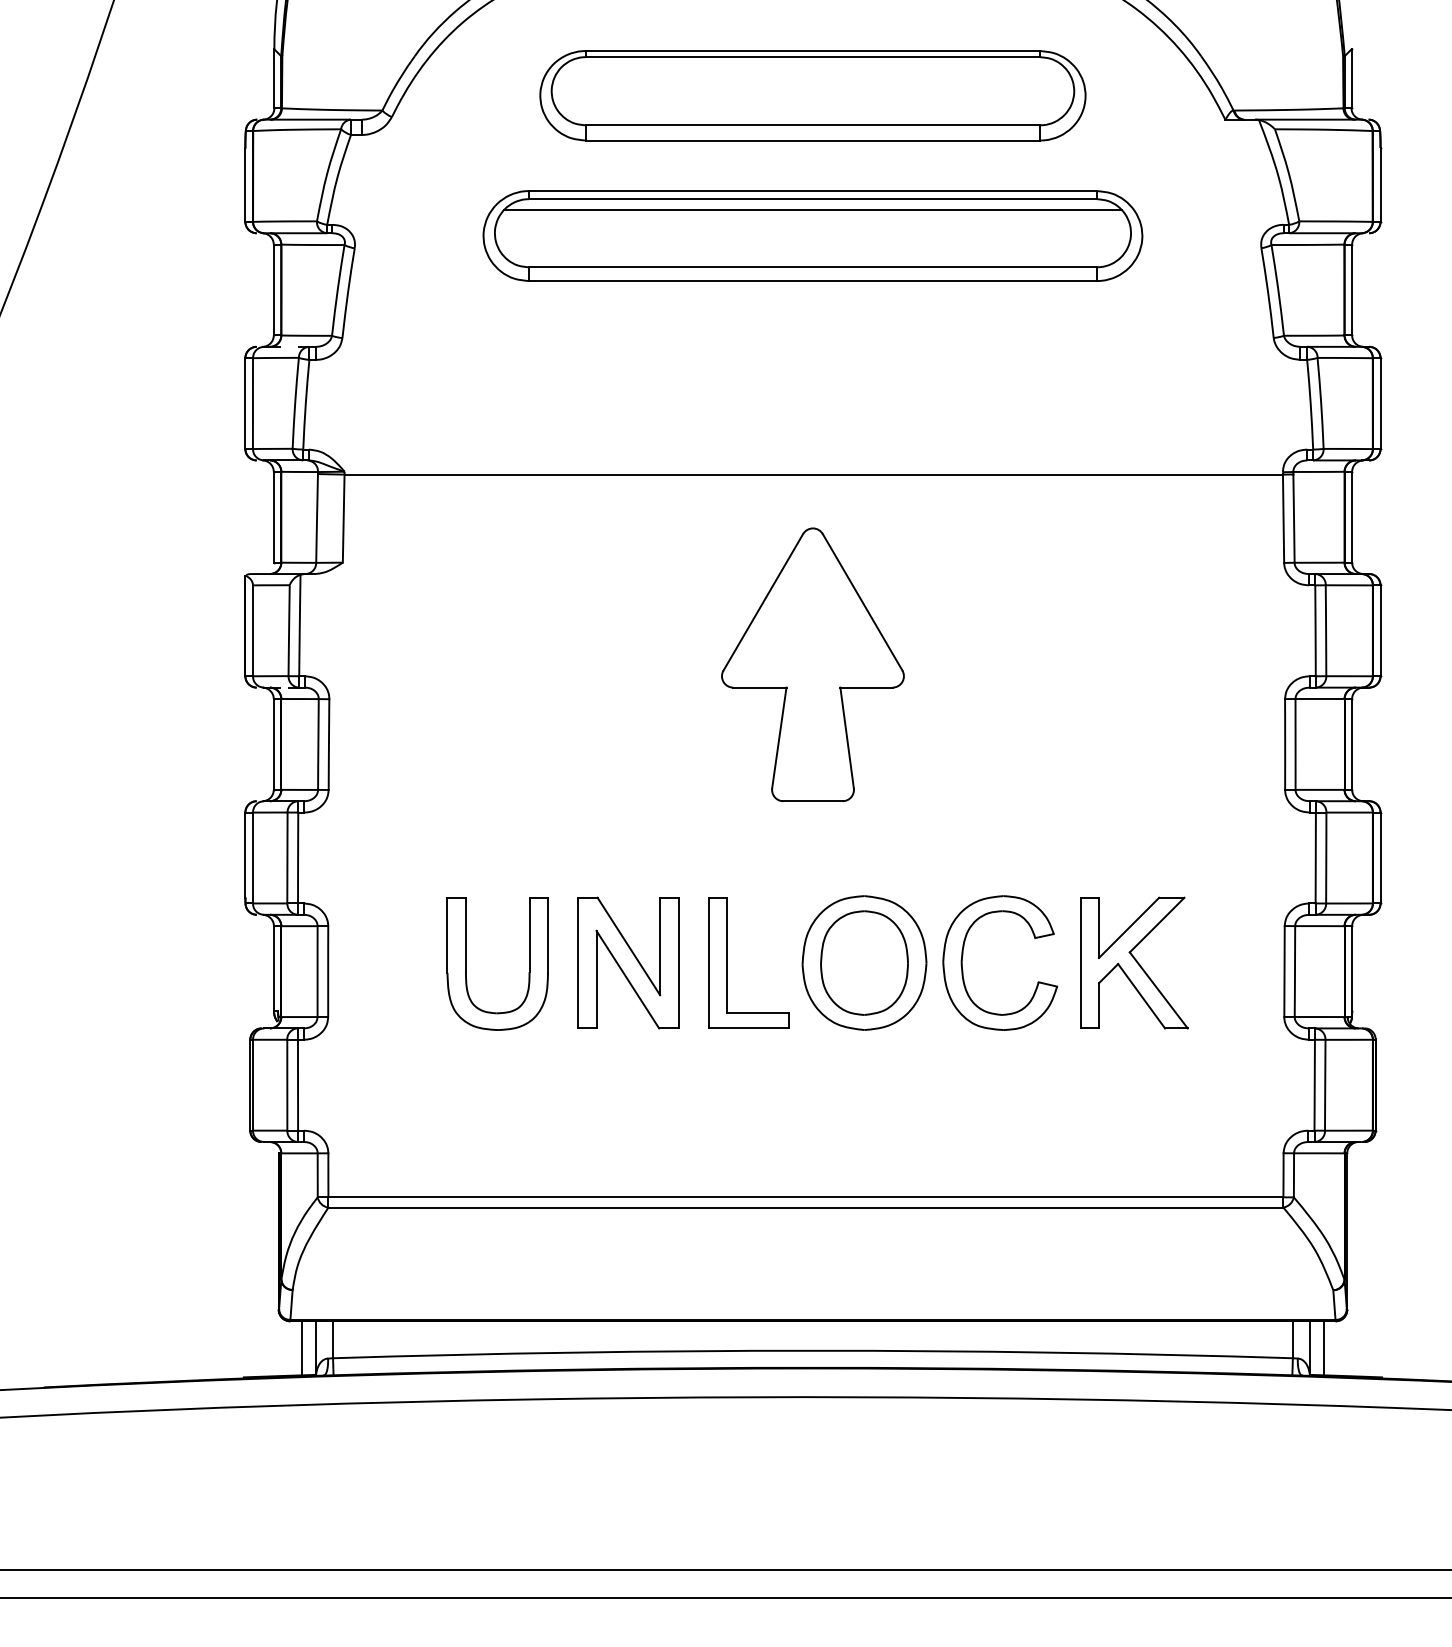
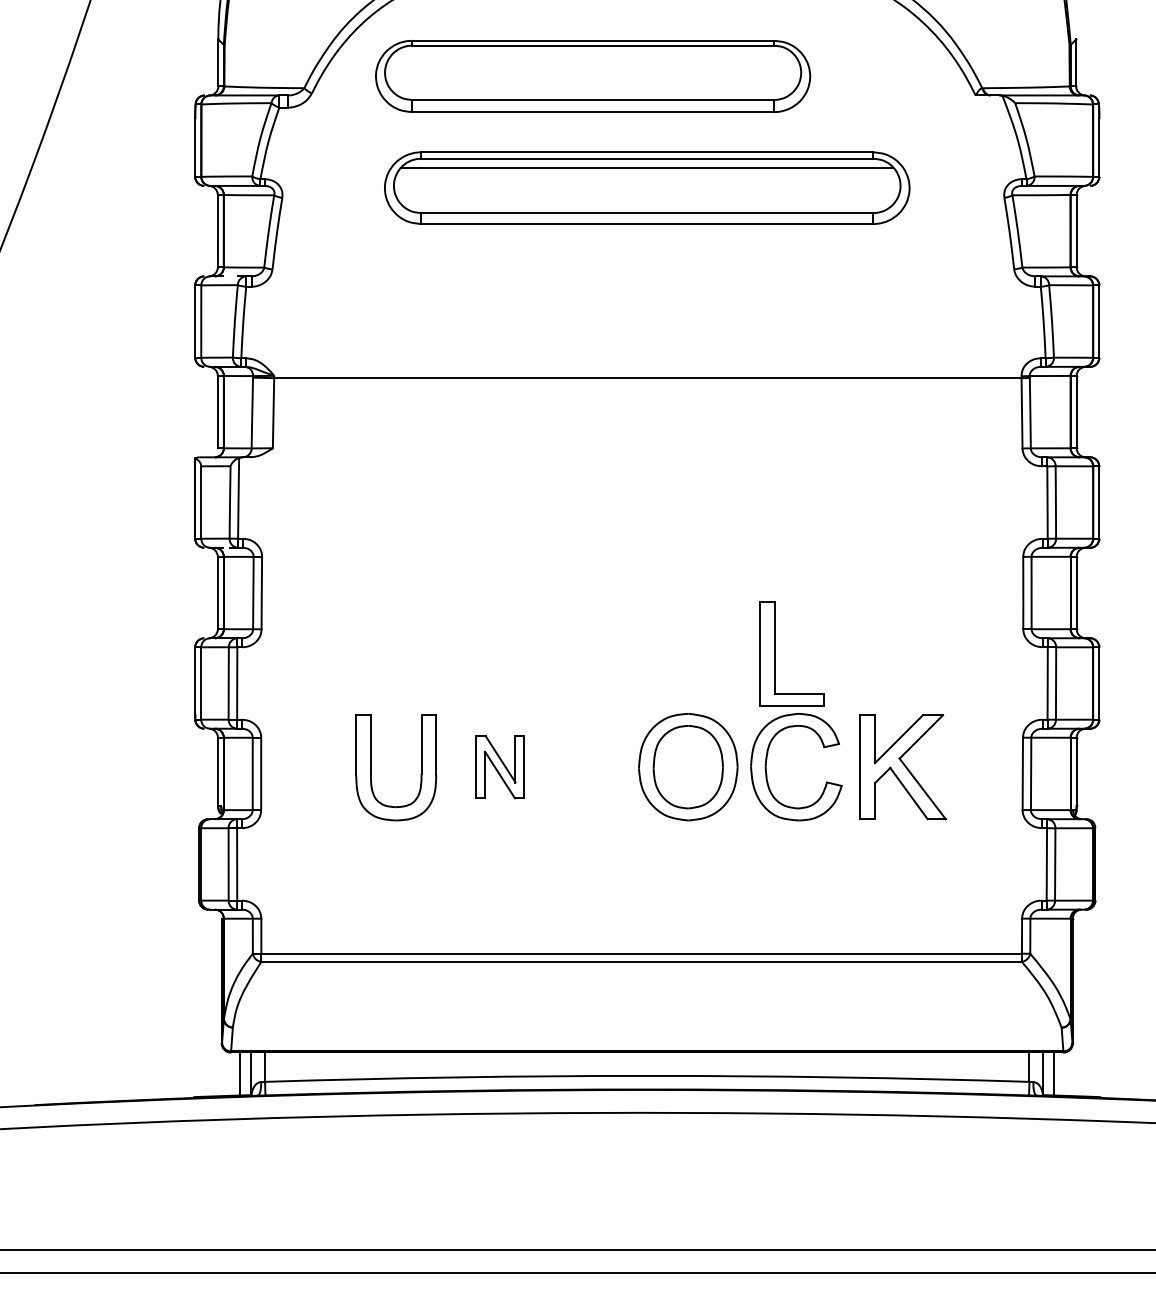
part: (812, 95) -> (592, 76), moved
part: (812, 664) -> (646, 529), removed
part: (628, 962) -> (500, 766), size x0.6
part: (727, 962) -> (775, 653), moved

